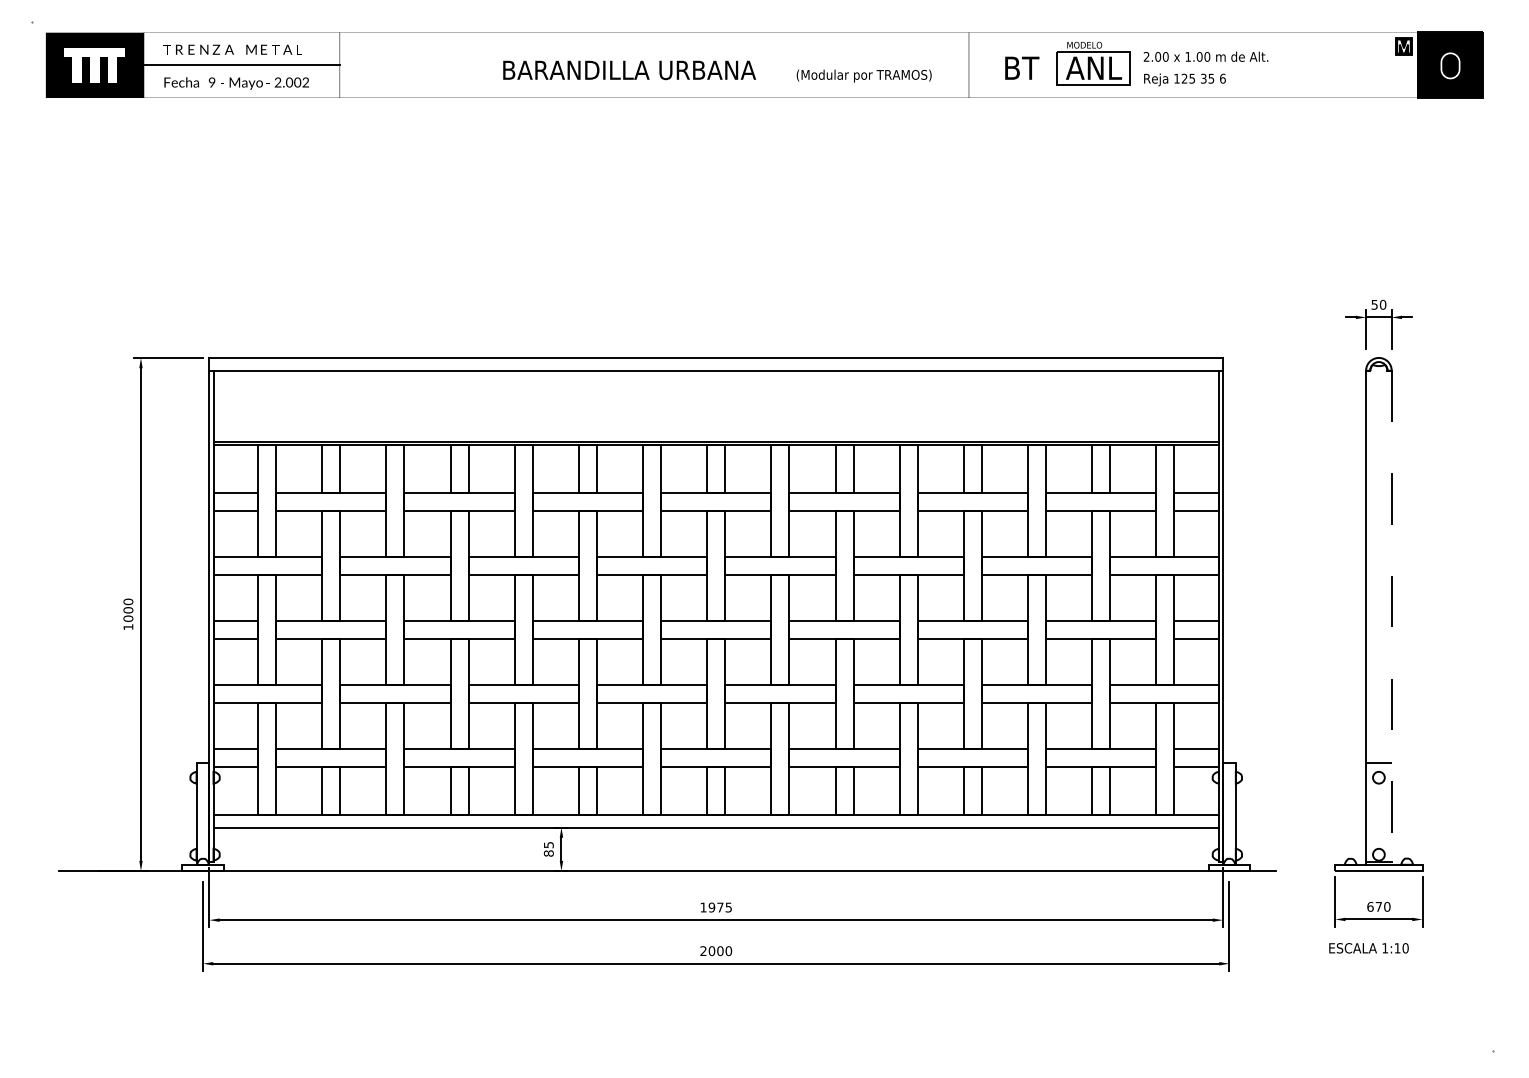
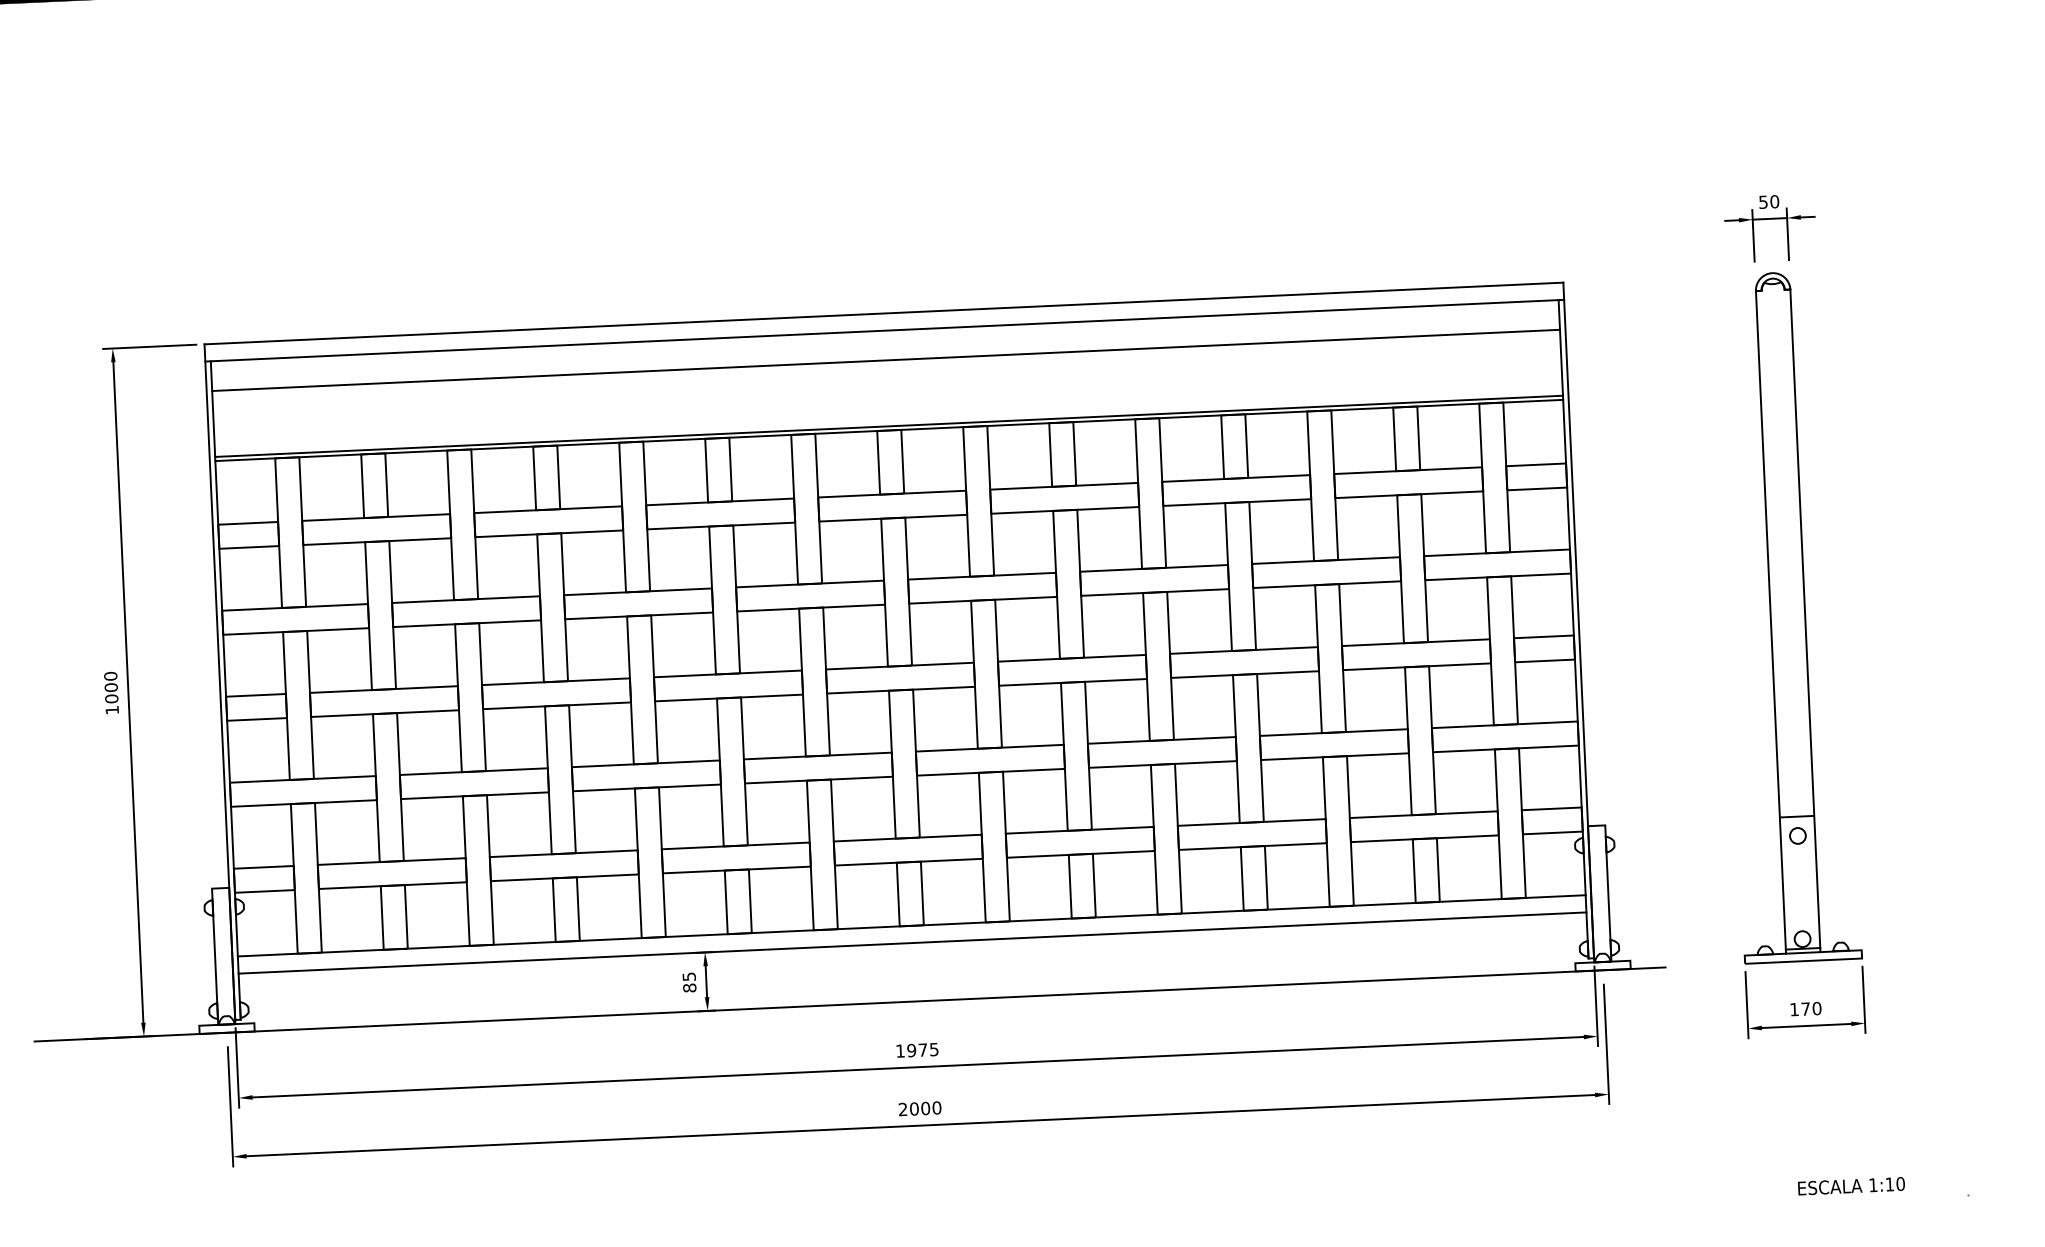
line: (715, 392) -> (885, 359), added
line: (1391, 618) -> (1805, 621), dashed -> solid
text: (1370, 906) -> (1794, 1009), 670 -> 170
text: (1368, 948) -> (1850, 1186), moved

